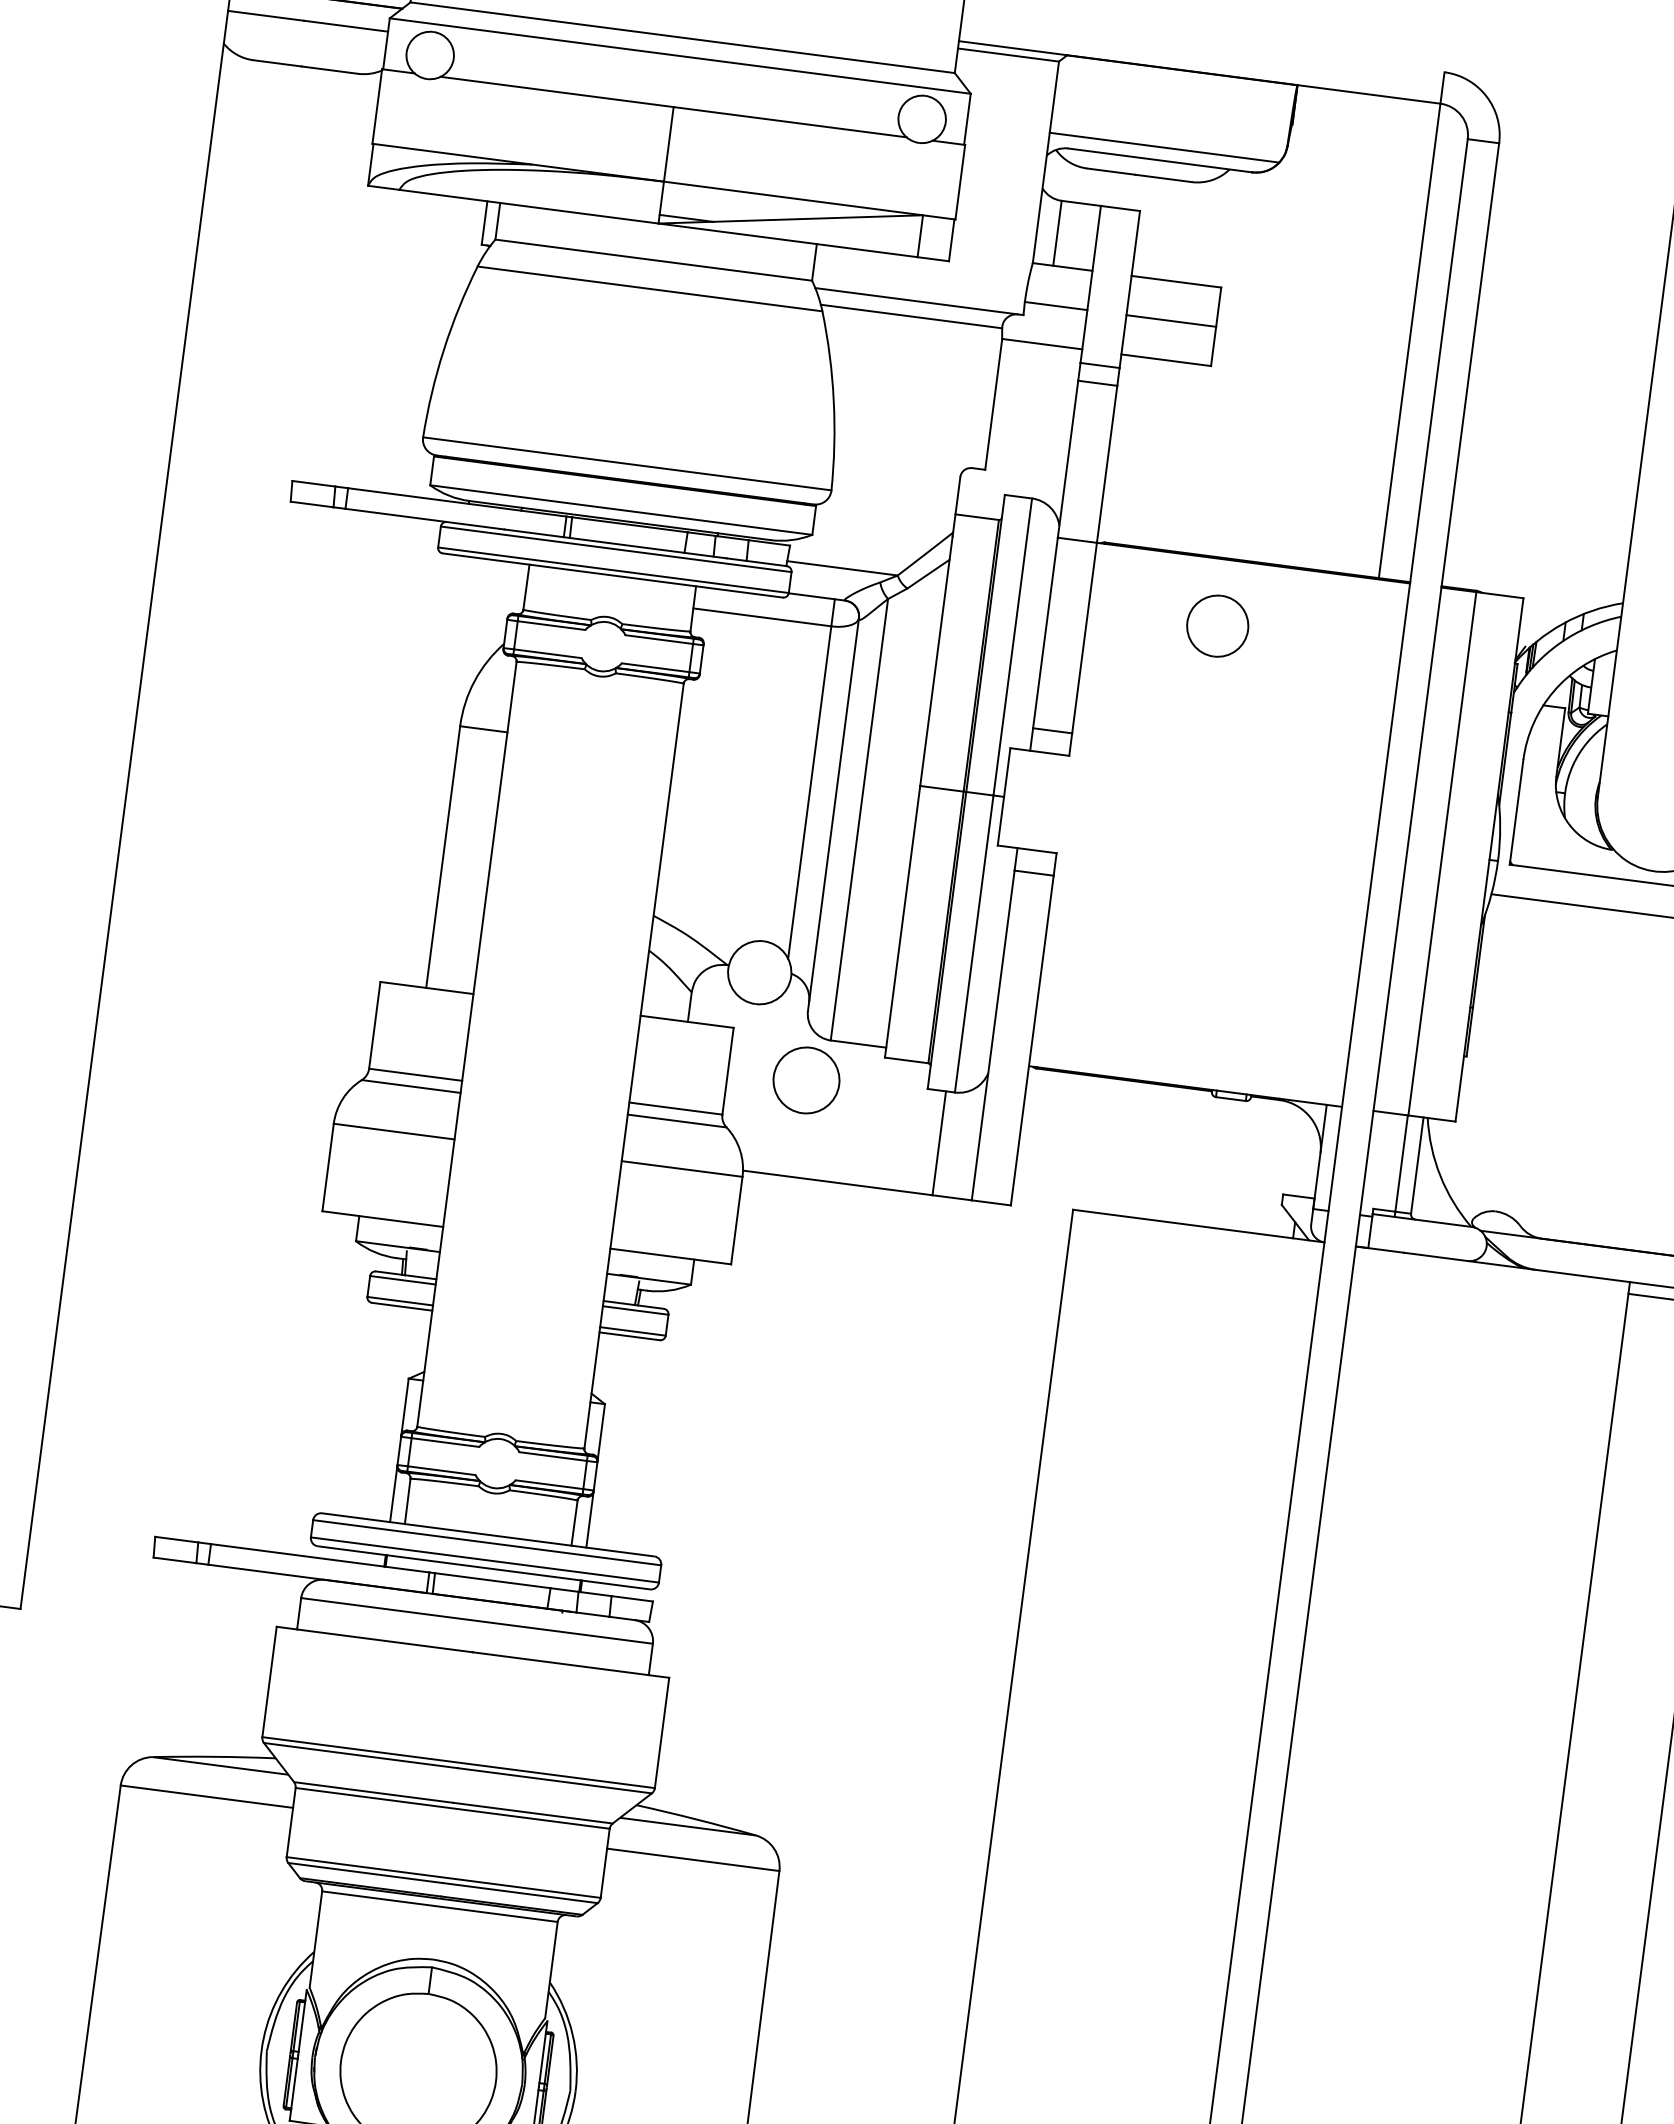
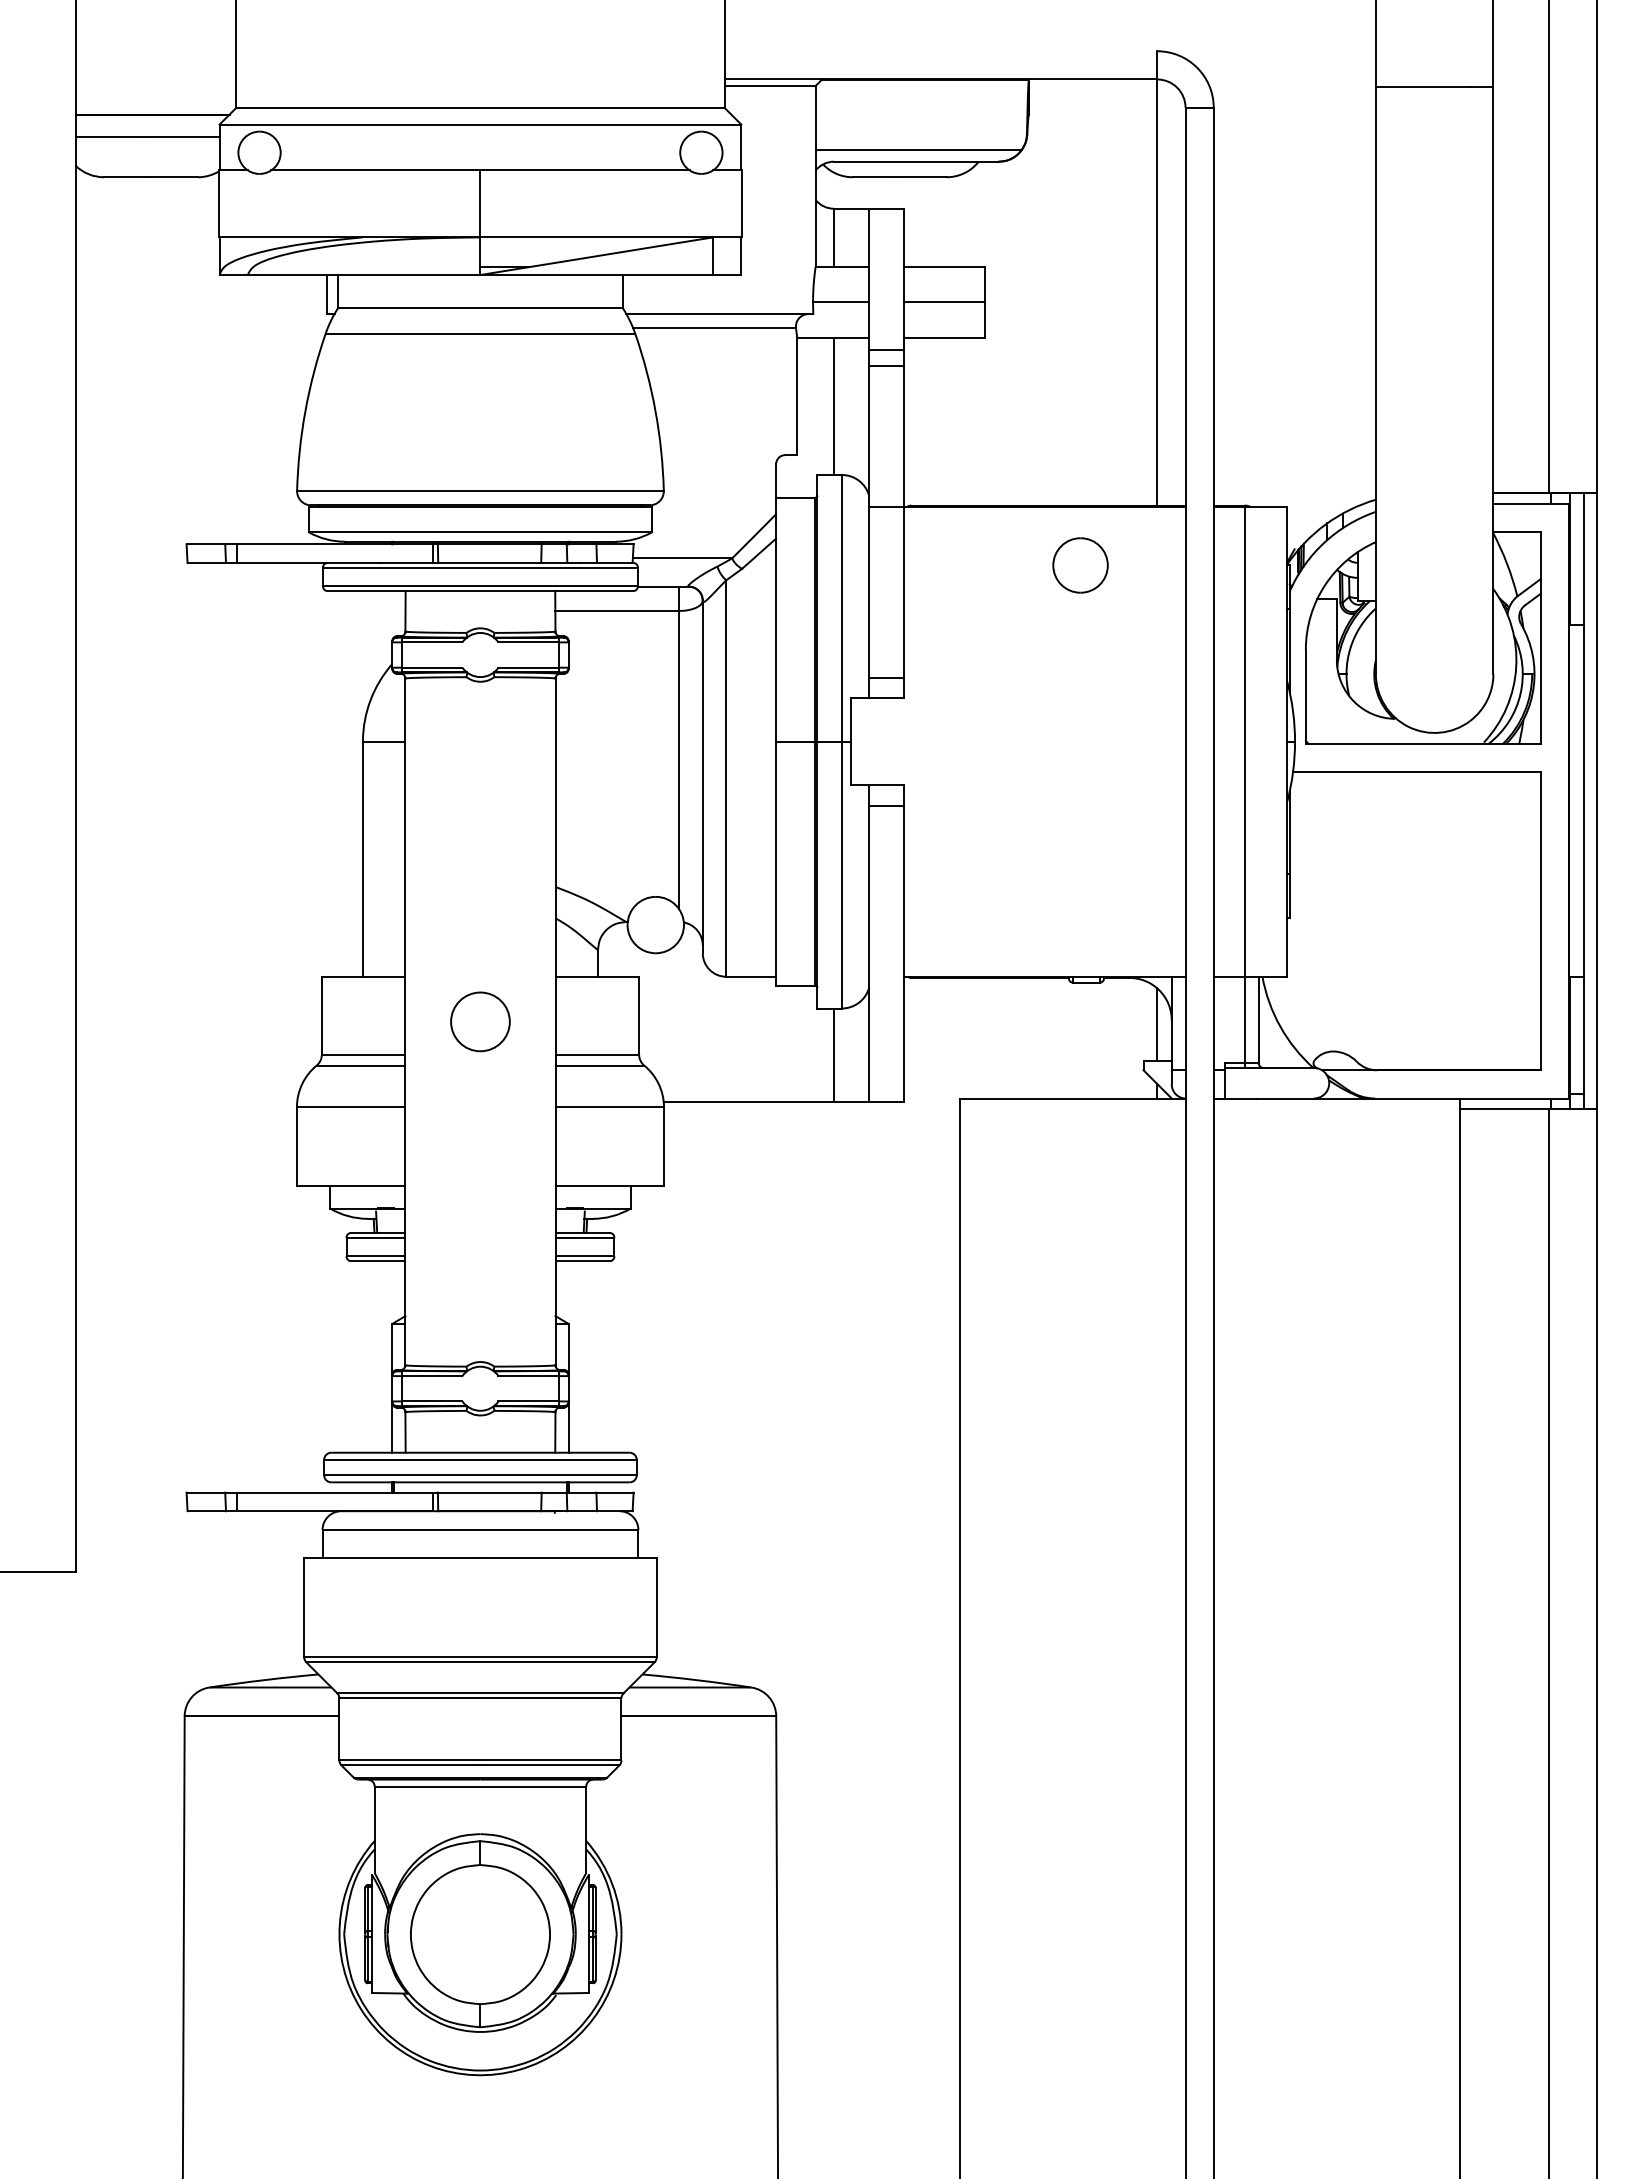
line: (1032, 420) -> (833, 406), added
part: (1217, 626) -> (1080, 565), moved
circle: (806, 1080) -> (480, 1021), moved
line: (1303, 1155) -> (1157, 1024), added

